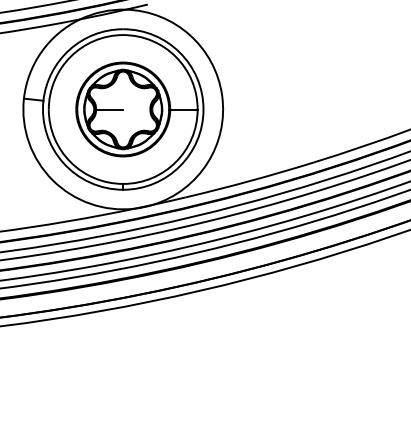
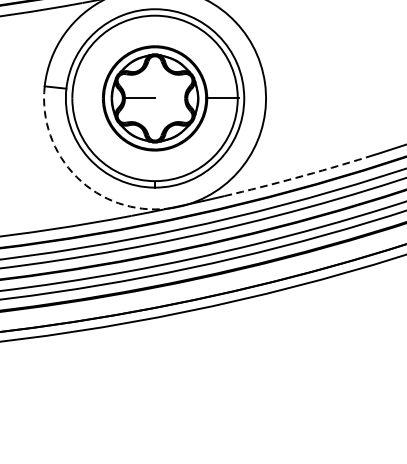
arc: (52, 180) -> (76, 177), solid -> dashed
arc: (250, 181) -> (296, 178), solid -> dashed

